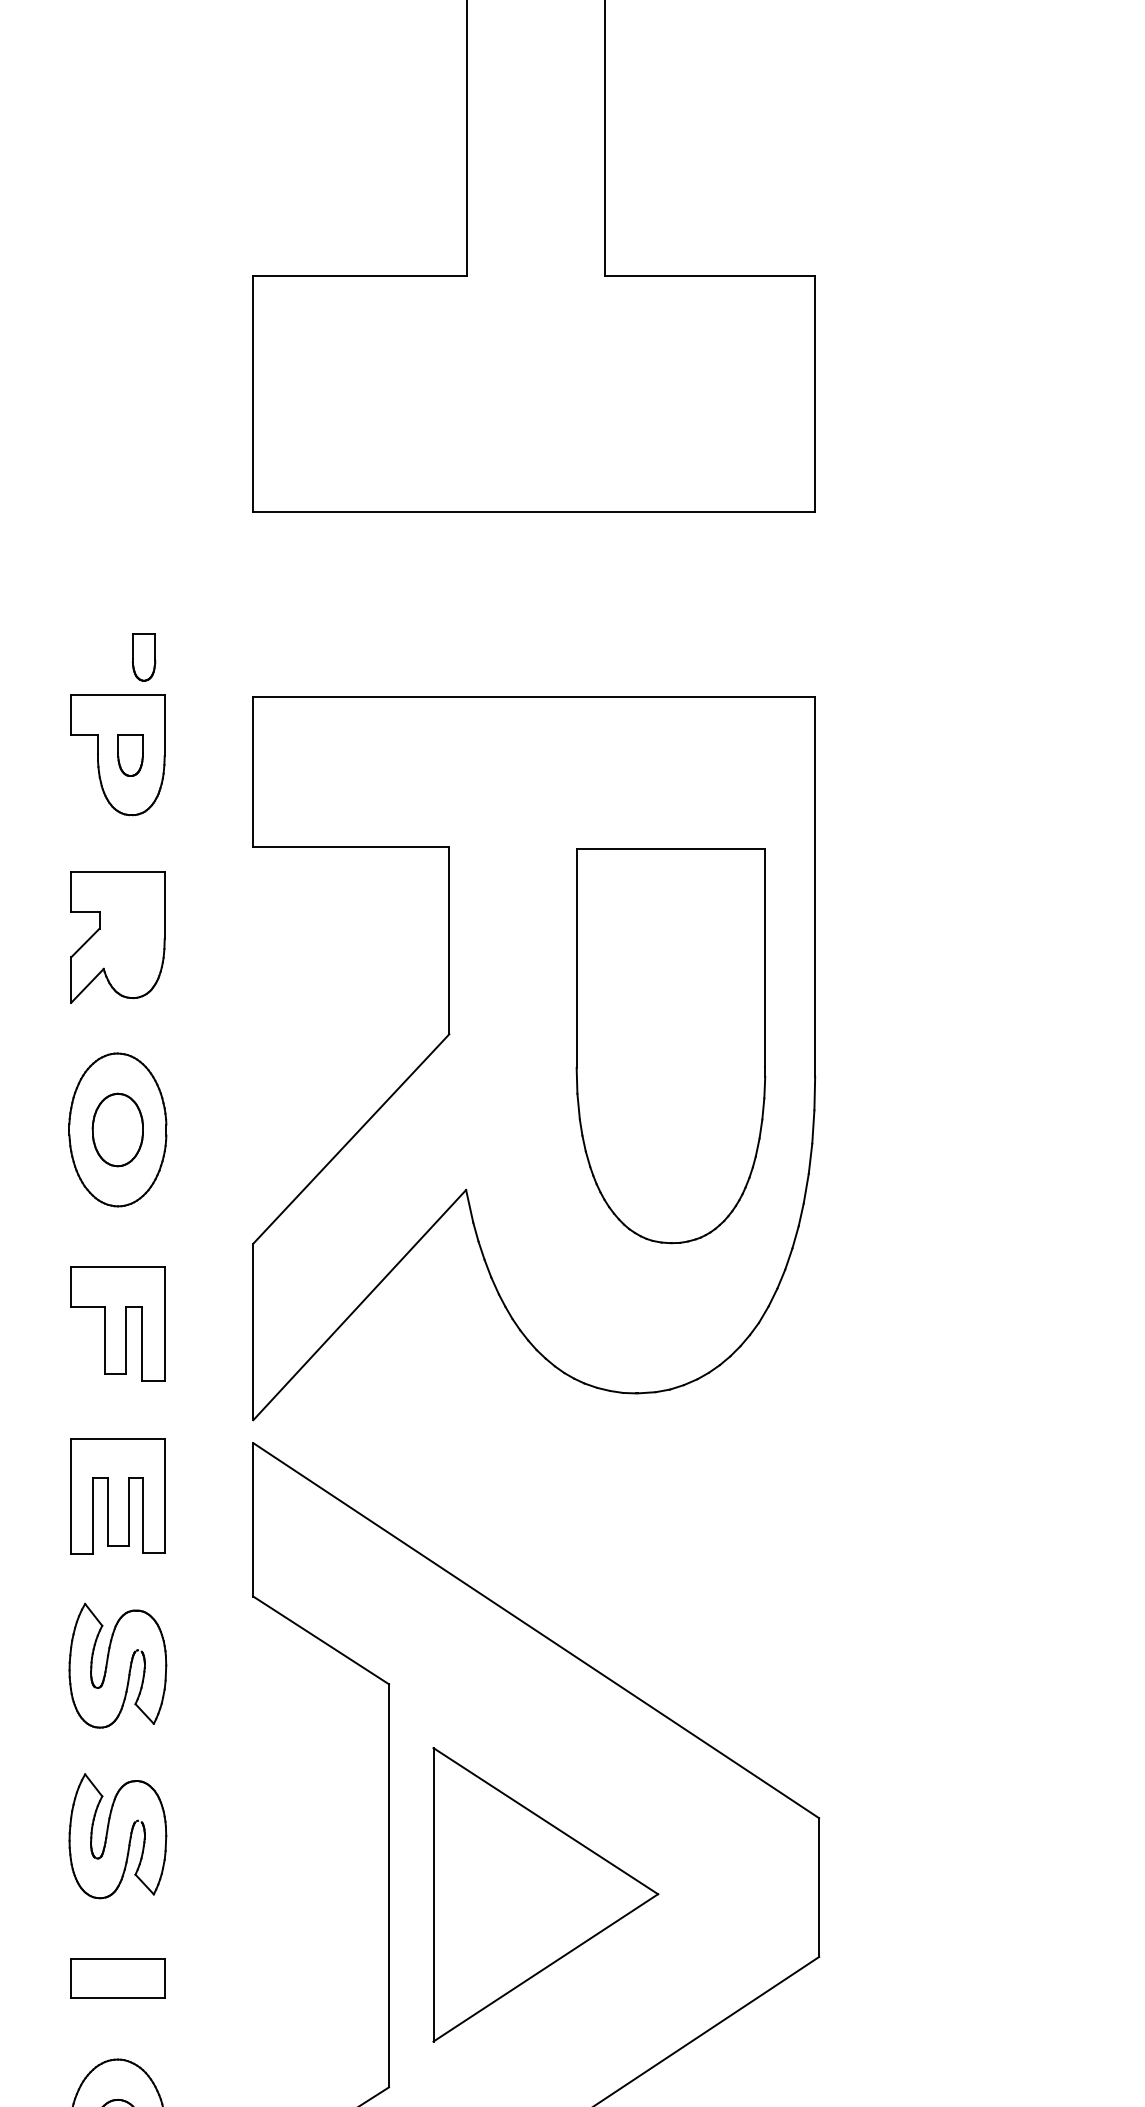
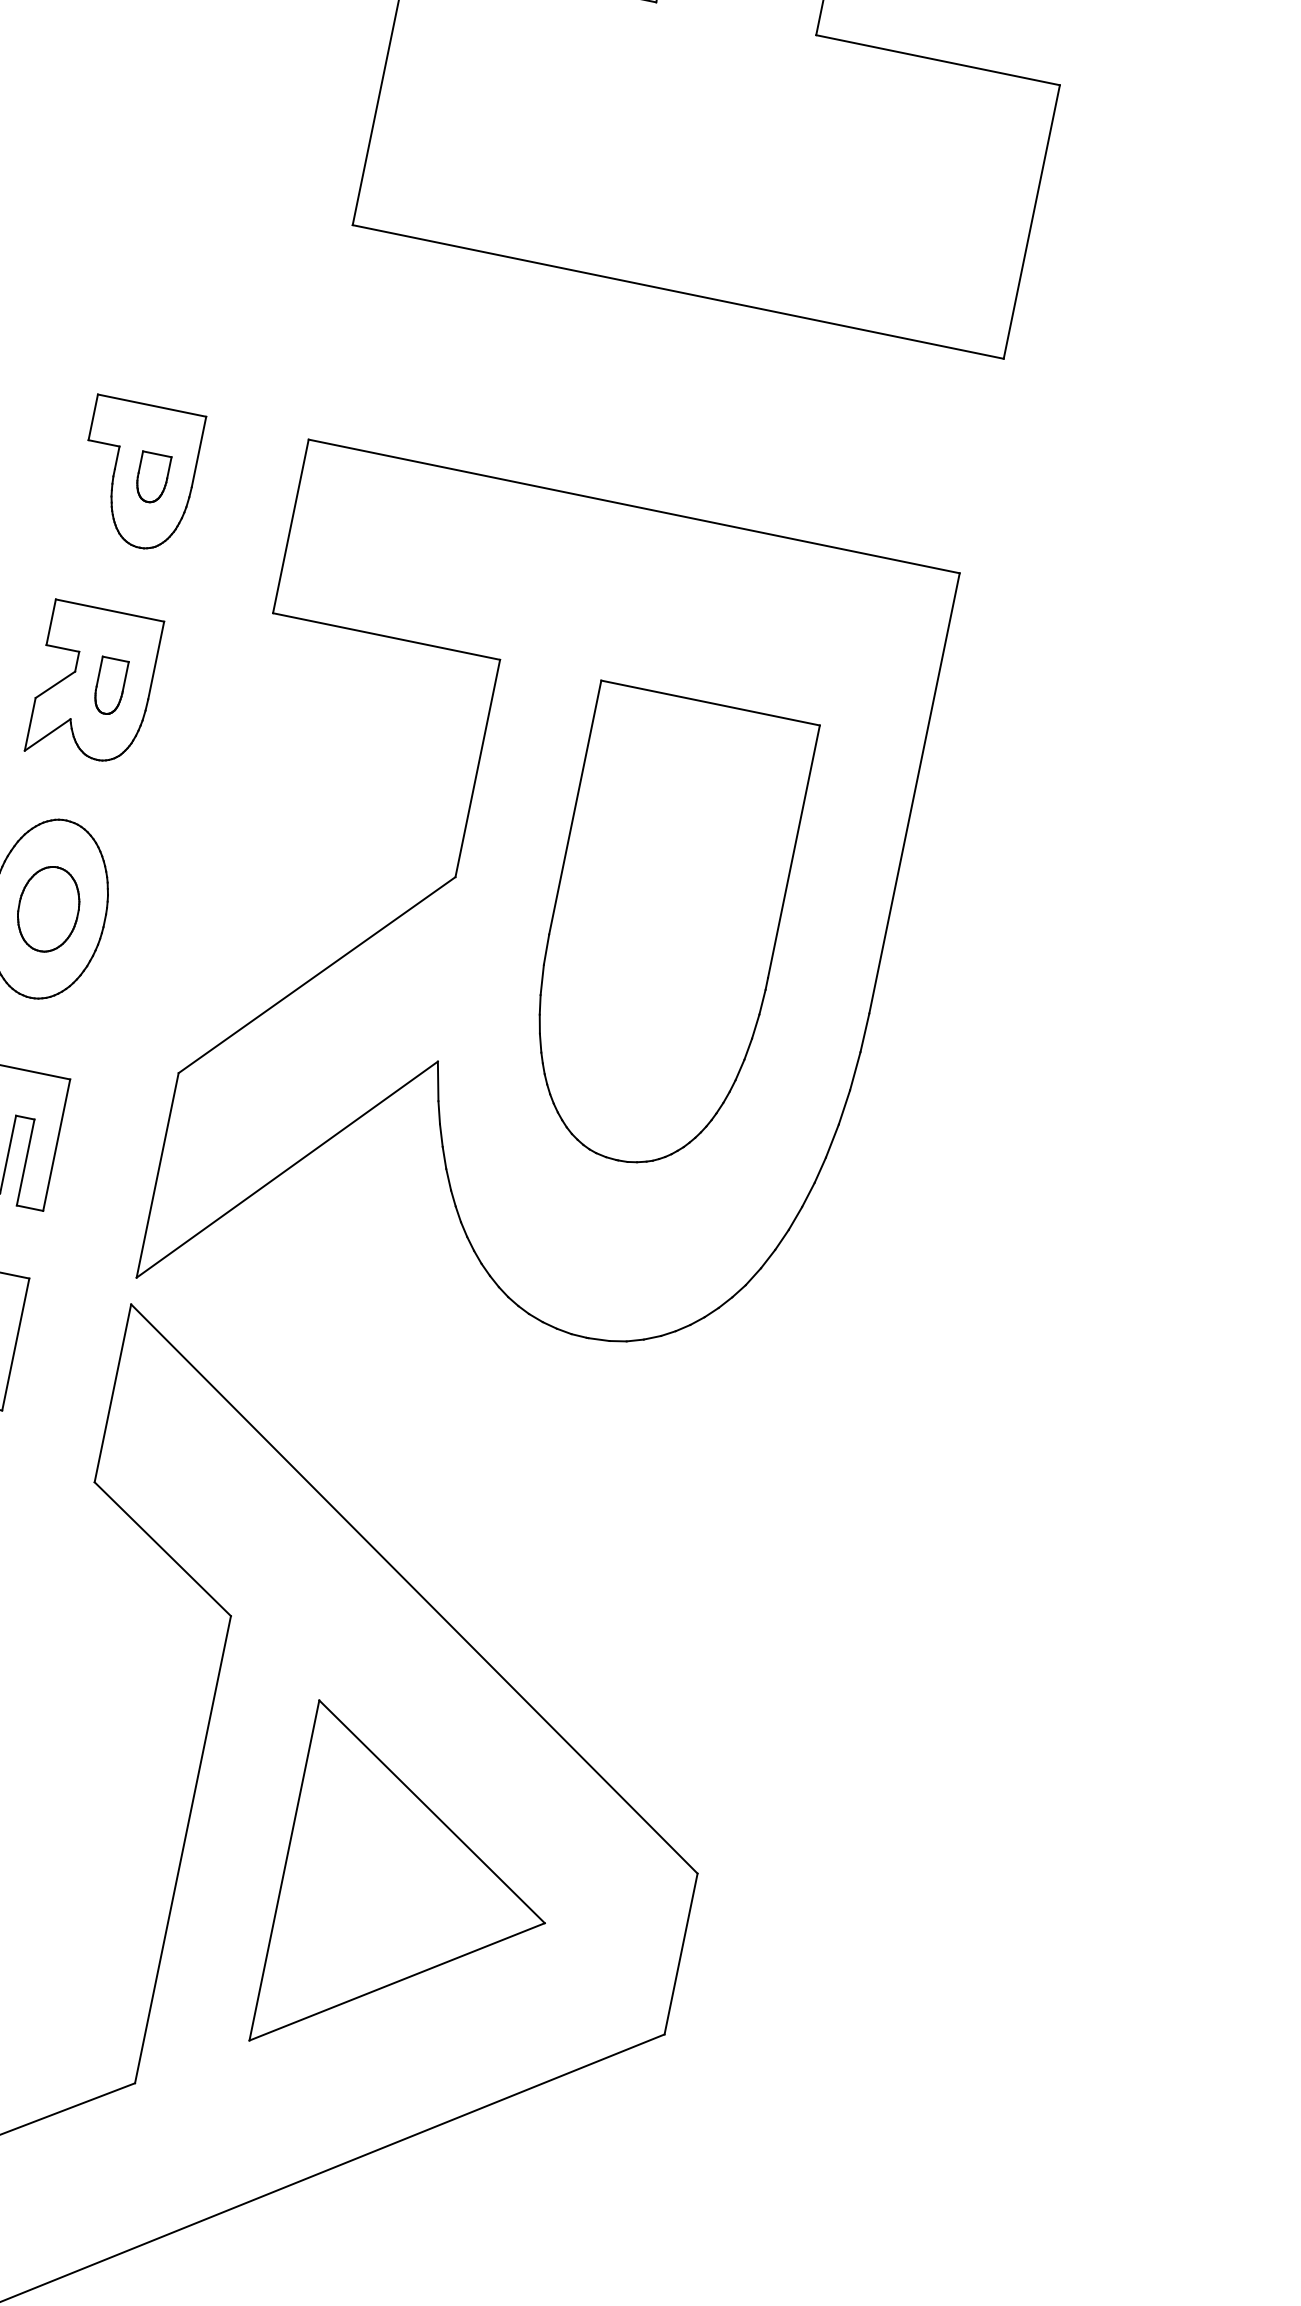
part: (143, 657) -> (109, 686), moved
part: (670, 1046) -> (663, 932), moved
part: (545, 1894) -> (414, 1896), moved

